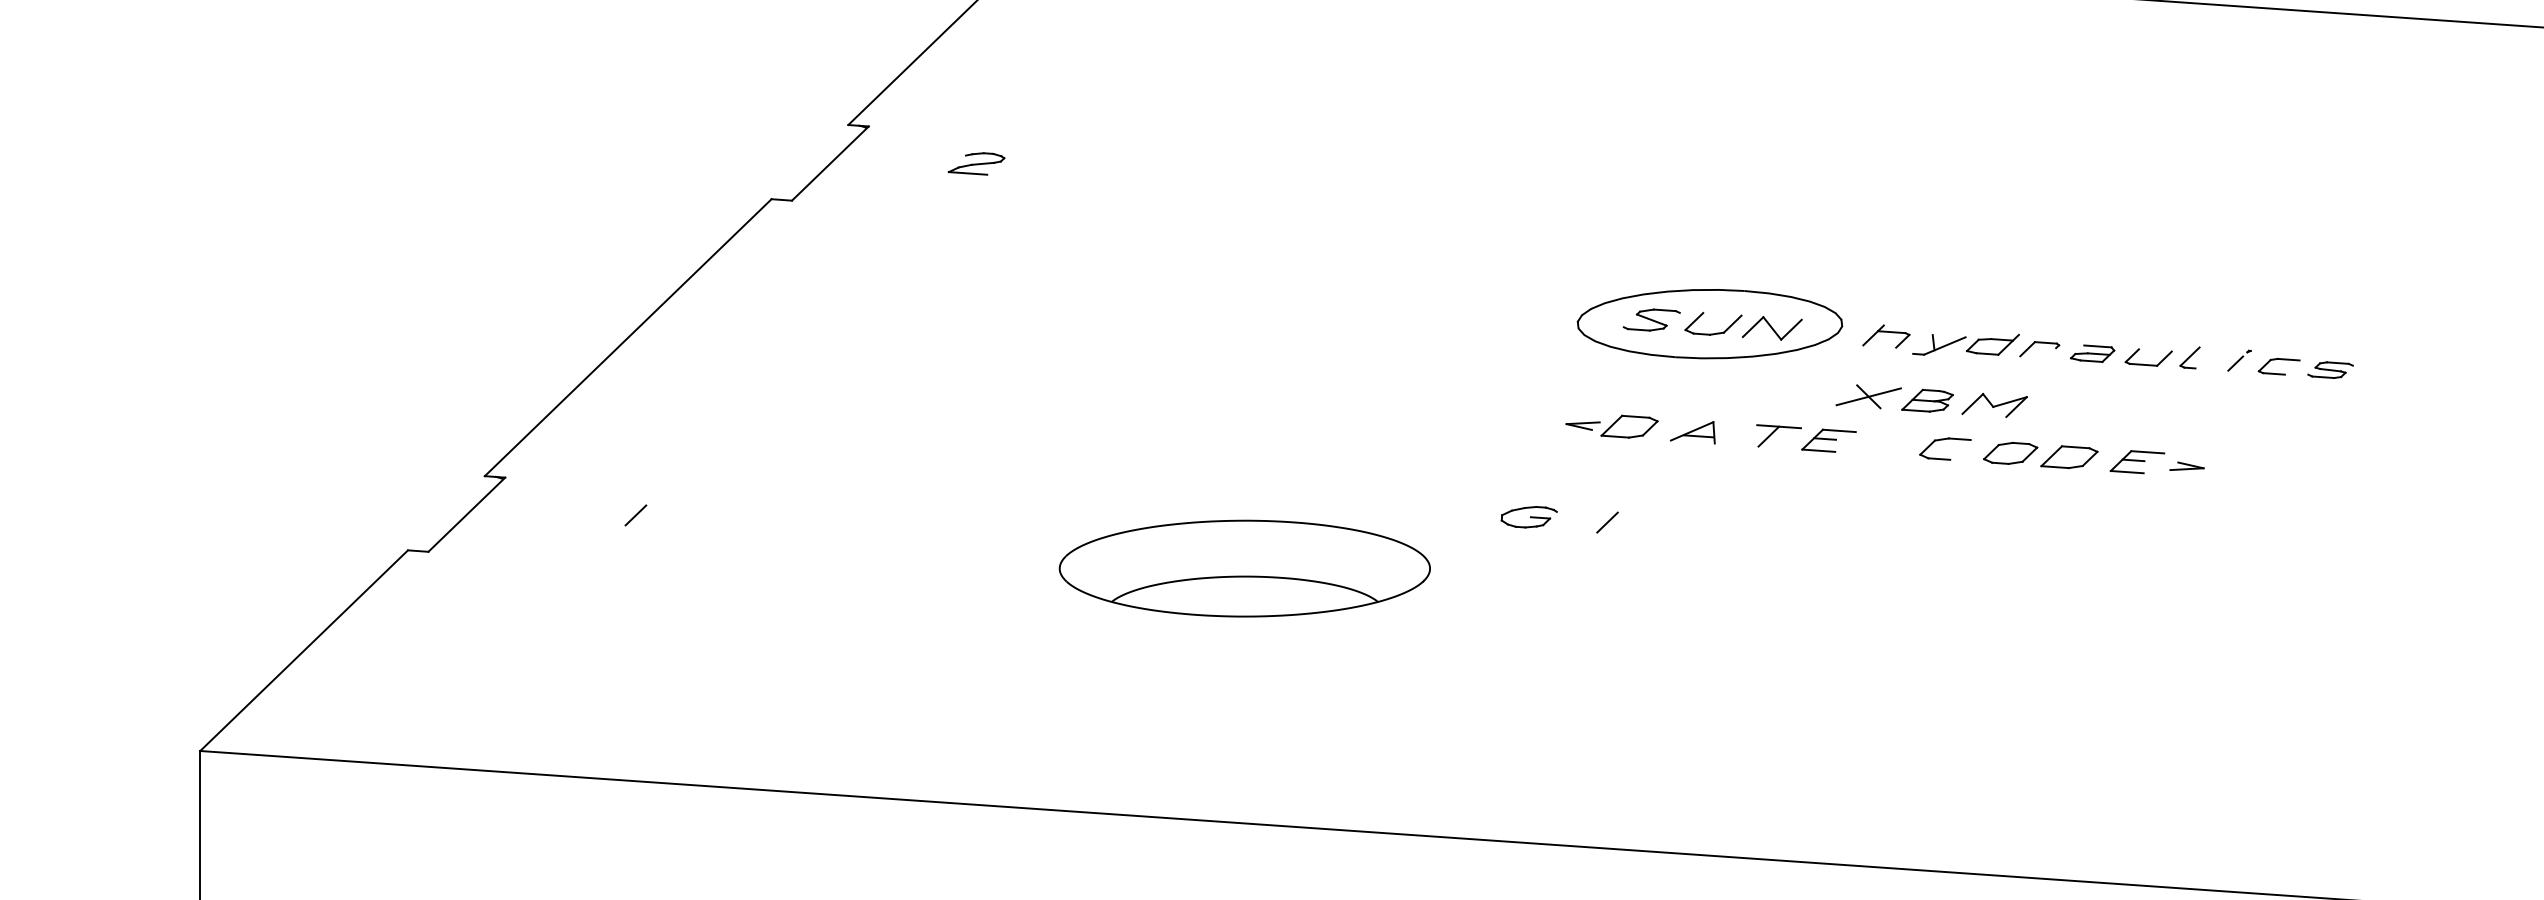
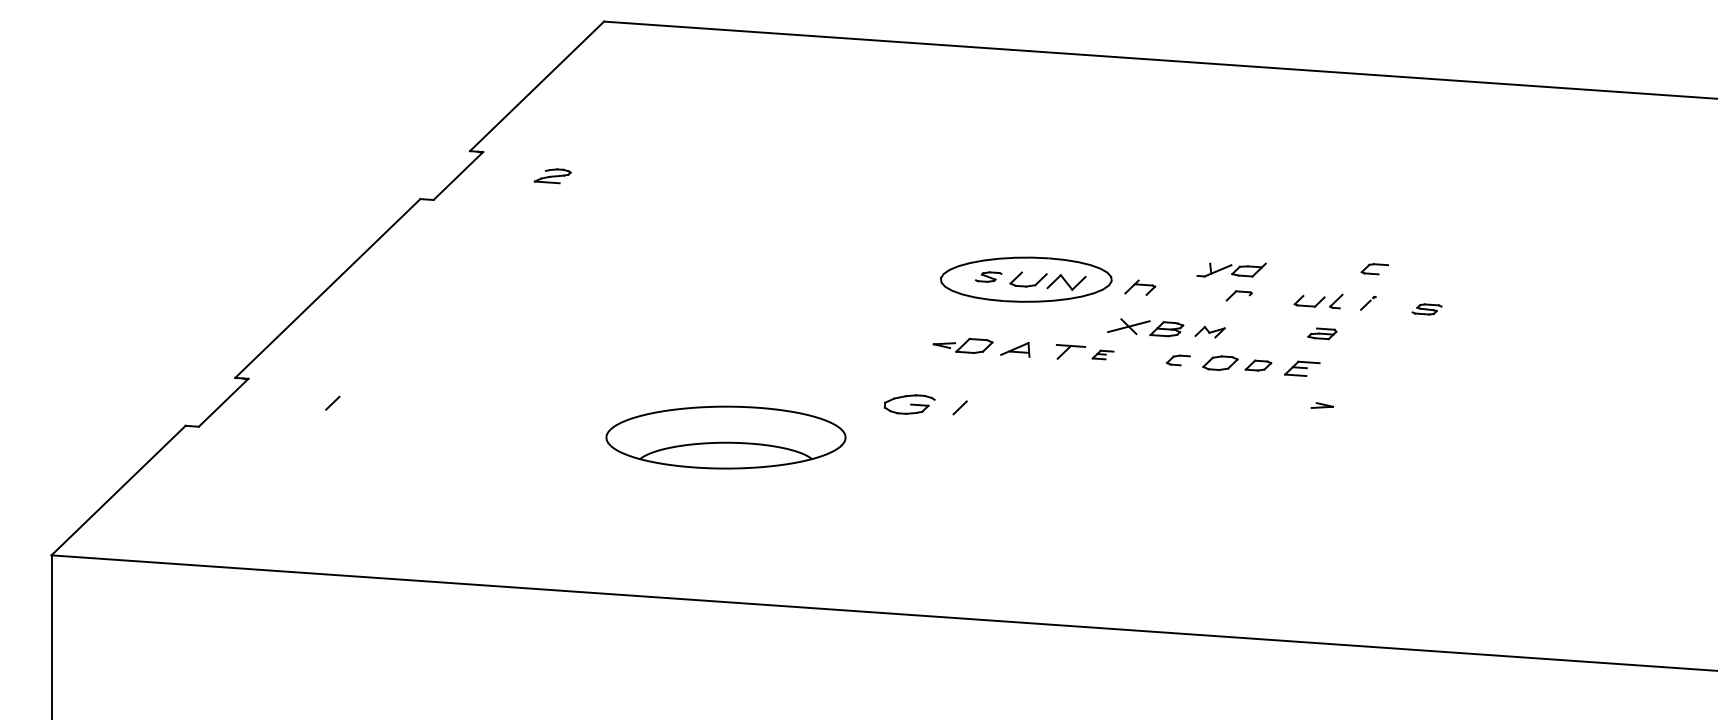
part: (1651, 319) -> (988, 276), size x0.7
part: (1965, 343) -> (1231, 269), moved
part: (2092, 353) -> (1322, 333), moved
part: (2278, 367) -> (1374, 269), moved
part: (1993, 404) -> (1209, 331), size x0.7
part: (1827, 439) -> (1102, 354), size x0.6
part: (1945, 449) -> (1178, 360), size x0.7
part: (2069, 456) -> (1258, 365), size x0.7
part: (2185, 466) -> (1321, 405), moved
part: (1529, 515) -> (909, 403), size x1.4

